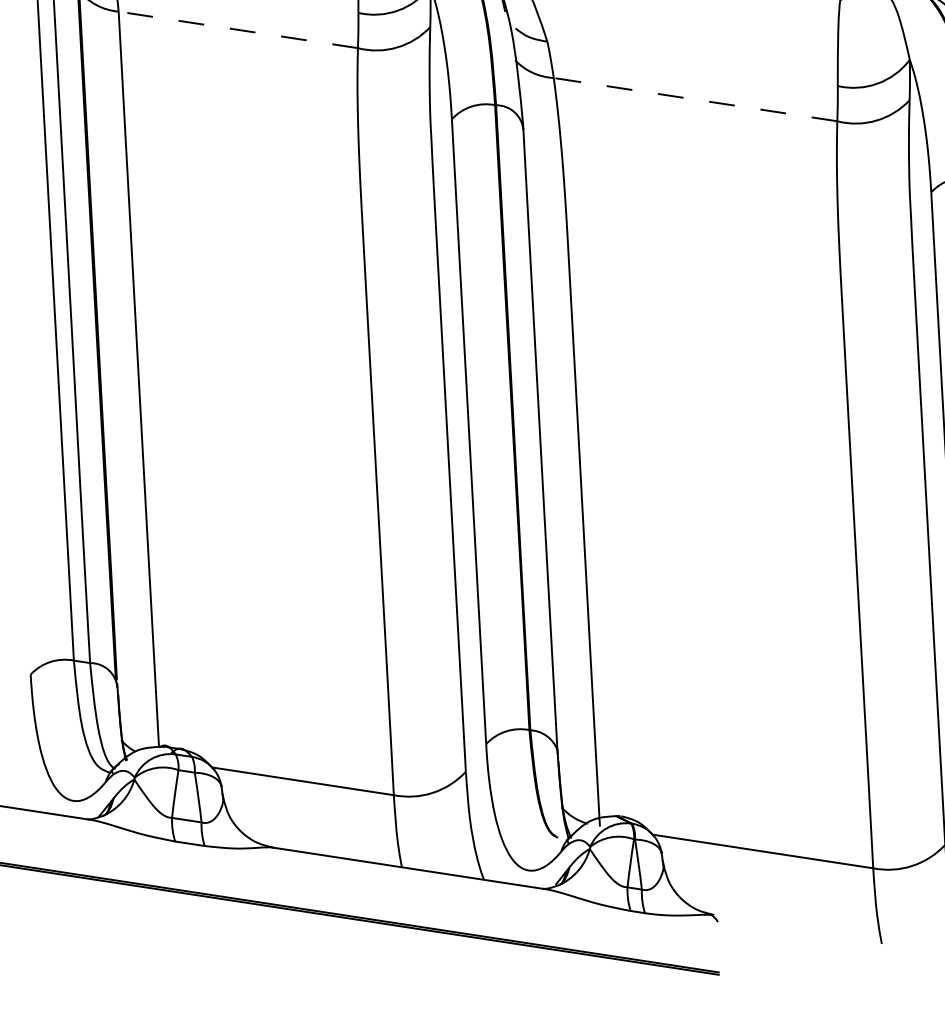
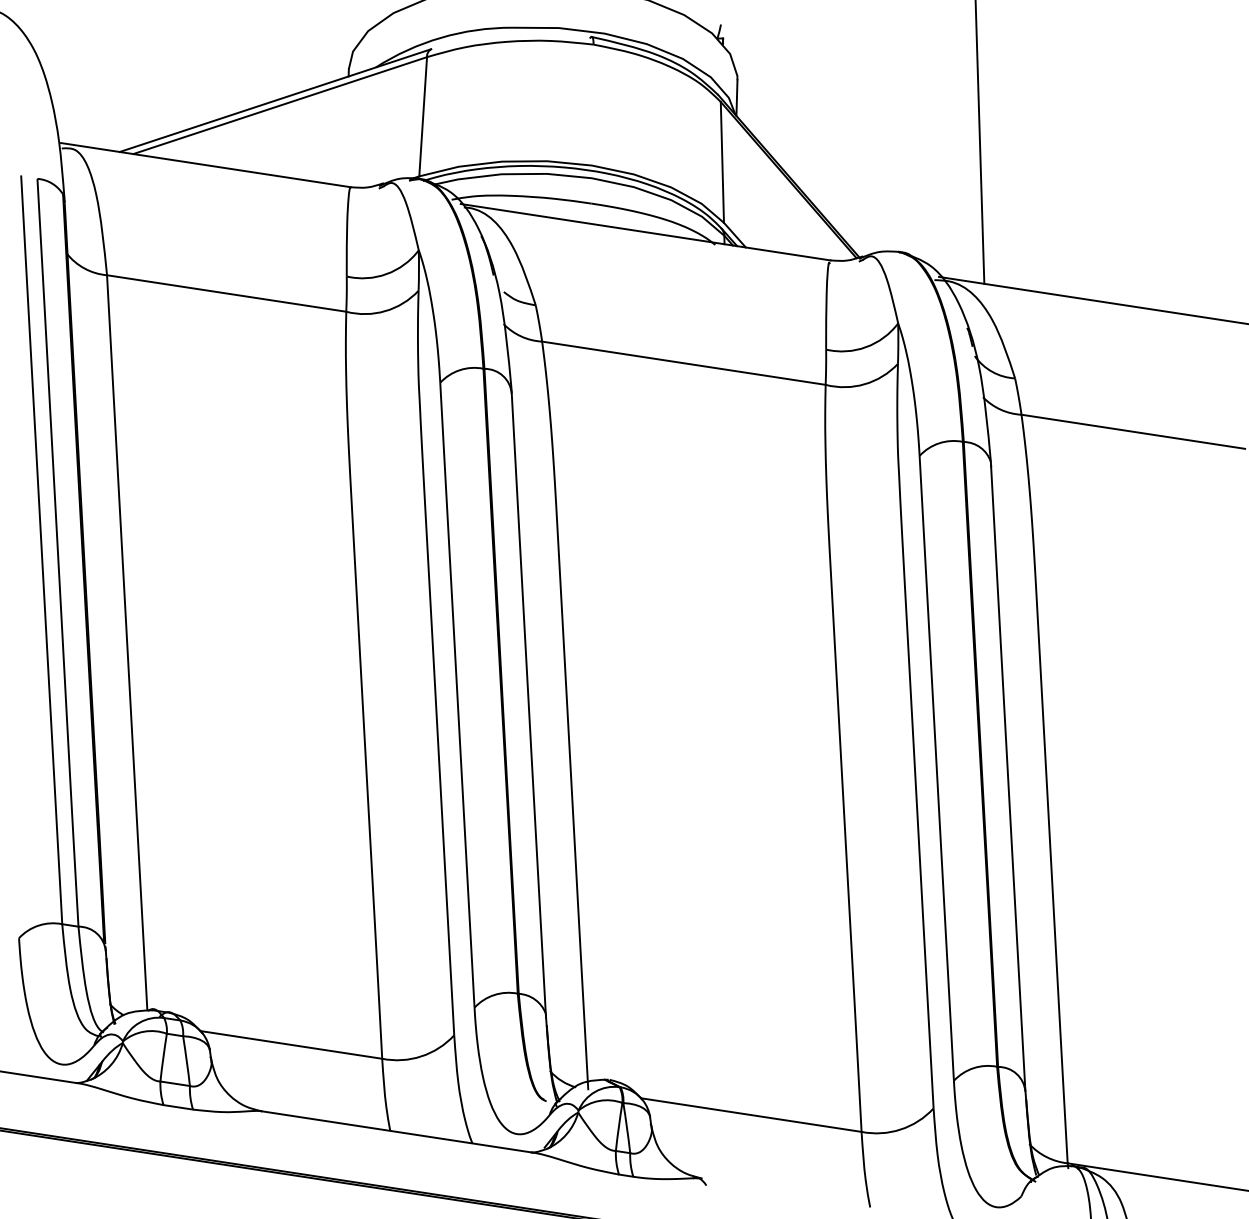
line: (238, 29) -> (226, 293), dashed -> solid
line: (695, 99) -> (683, 363), dashed -> solid

